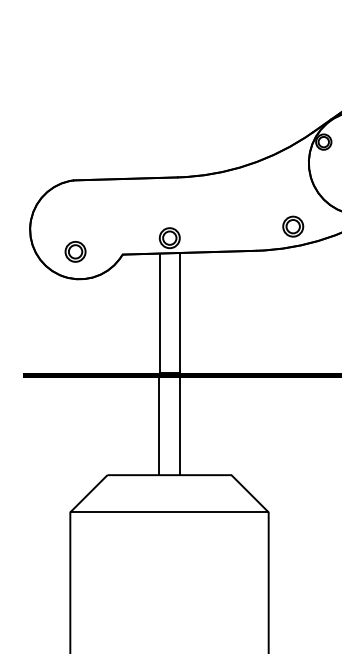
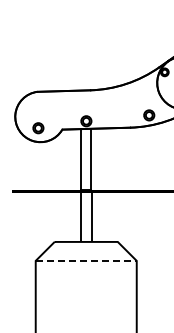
line: (170, 511) -> (86, 260), solid -> dashed

